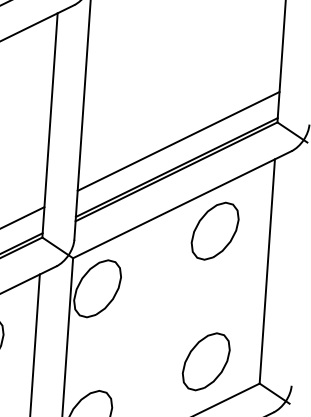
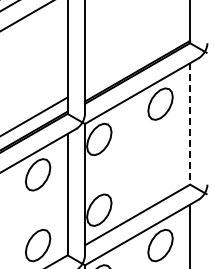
line: (178, 140) -> (137, 56), removed
line: (268, 270) -> (190, 123), solid -> dashed
part: (206, 361) -> (160, 174), removed

